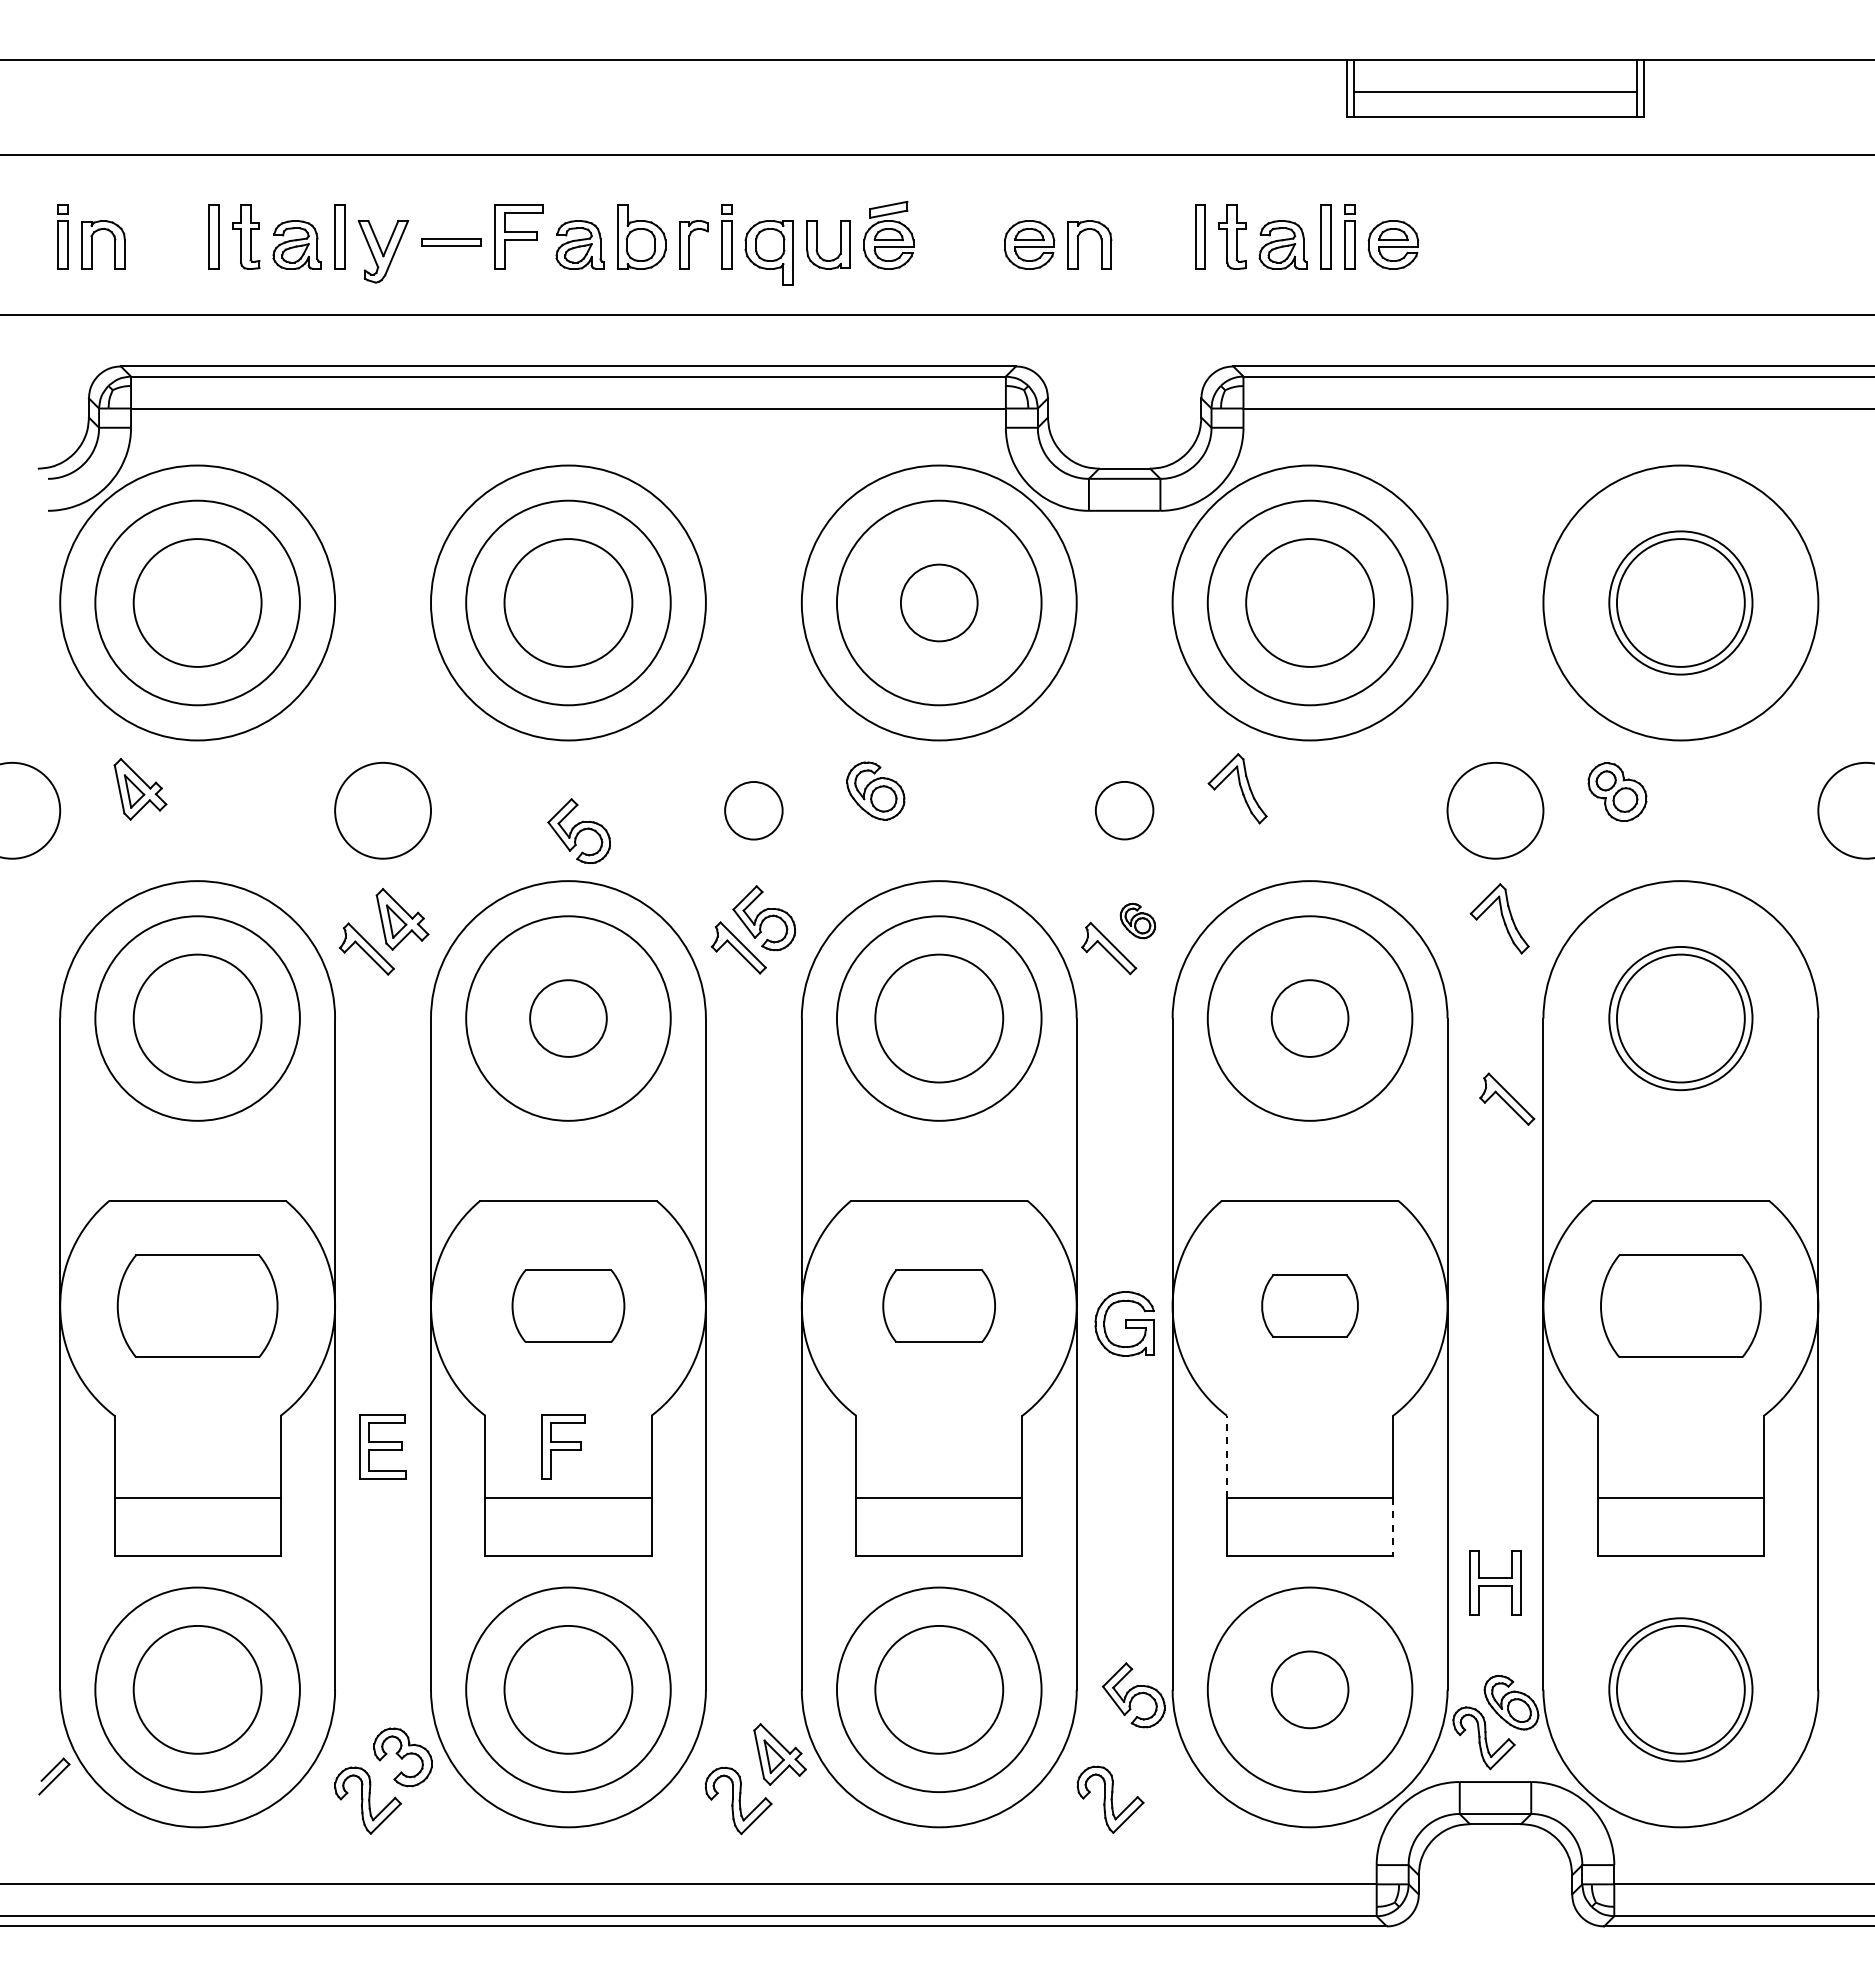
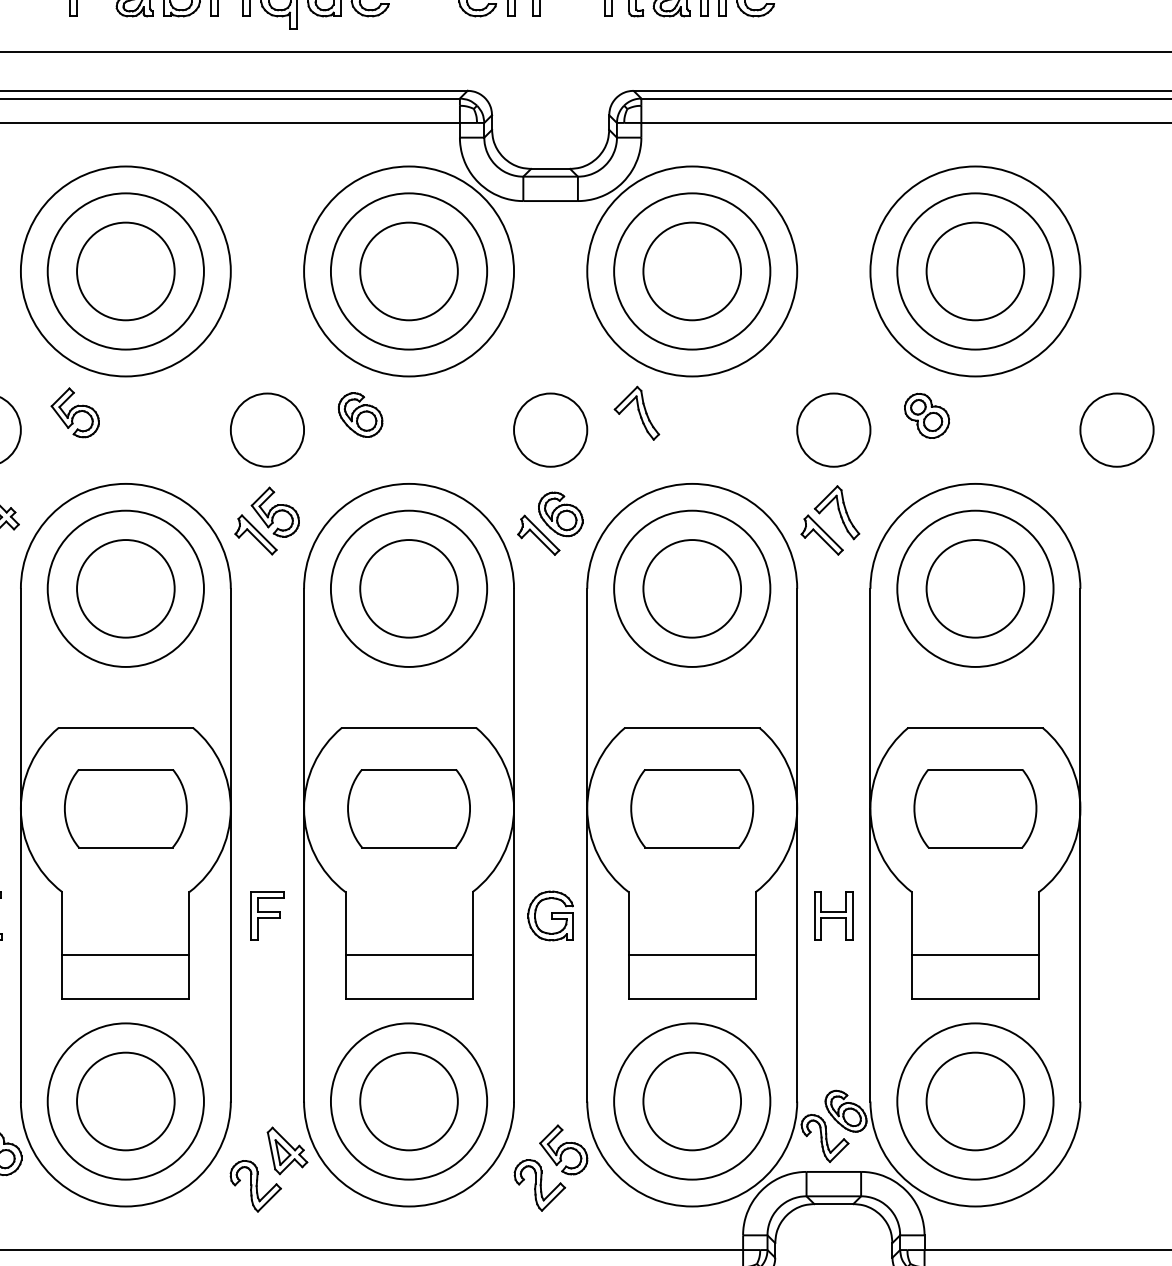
circle: (939, 602) -> (409, 271), size x1.67
circle: (1680, 602) -> (975, 271), size x1.43
circle: (753, 810) -> (267, 429), size x1.67
circle: (1124, 810) -> (550, 429), size x1.67
part: (578, 831) -> (74, 413), moved
part: (1137, 920) -> (560, 513), size x1.67
circle: (568, 1018) -> (125, 588), size x1.67
circle: (1310, 1018) -> (692, 588), size x1.67
circle: (1680, 1018) -> (975, 588), size x1.43
part: (1507, 1098) -> (822, 534), moved
part: (568, 1305) -> (125, 807), size x1.43
part: (938, 1305) -> (408, 807), size x1.43
part: (1309, 1305) -> (691, 807), size x1.67
part: (1124, 1323) -> (550, 915), moved
part: (563, 1446) -> (267, 915), moved
line: (1226, 1456) -> (628, 923), dashed -> solid
line: (1393, 1526) -> (755, 976), dashed -> solid
part: (1495, 1582) -> (833, 915), moved
circle: (1310, 1689) -> (692, 1101), size x1.67
circle: (1680, 1689) -> (975, 1101), size x1.43
part: (1133, 1695) -> (563, 1150), moved

